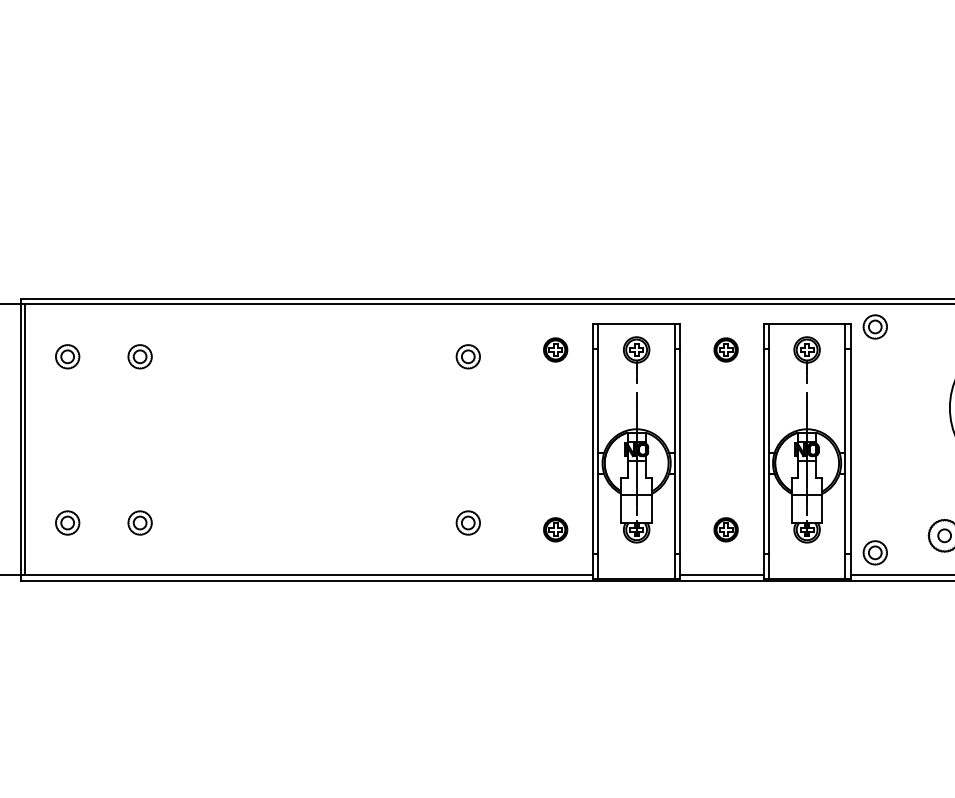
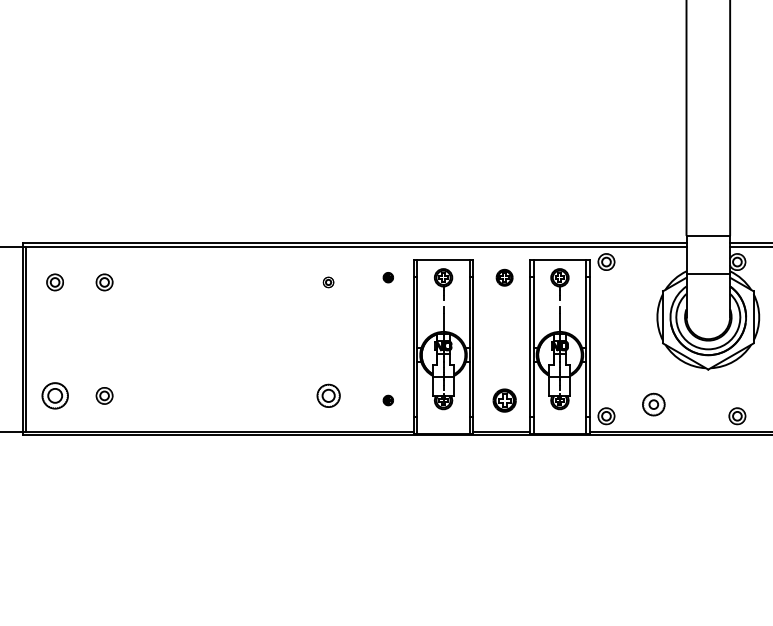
part: (555, 349) -> (388, 277), size x0.6
part: (468, 356) -> (328, 282), size x0.6
part: (66, 522) -> (54, 395), size x1.6
part: (468, 522) -> (328, 395), size x1.4
part: (555, 529) -> (388, 400), size x0.6
part: (725, 529) -> (504, 400), size x1.4

